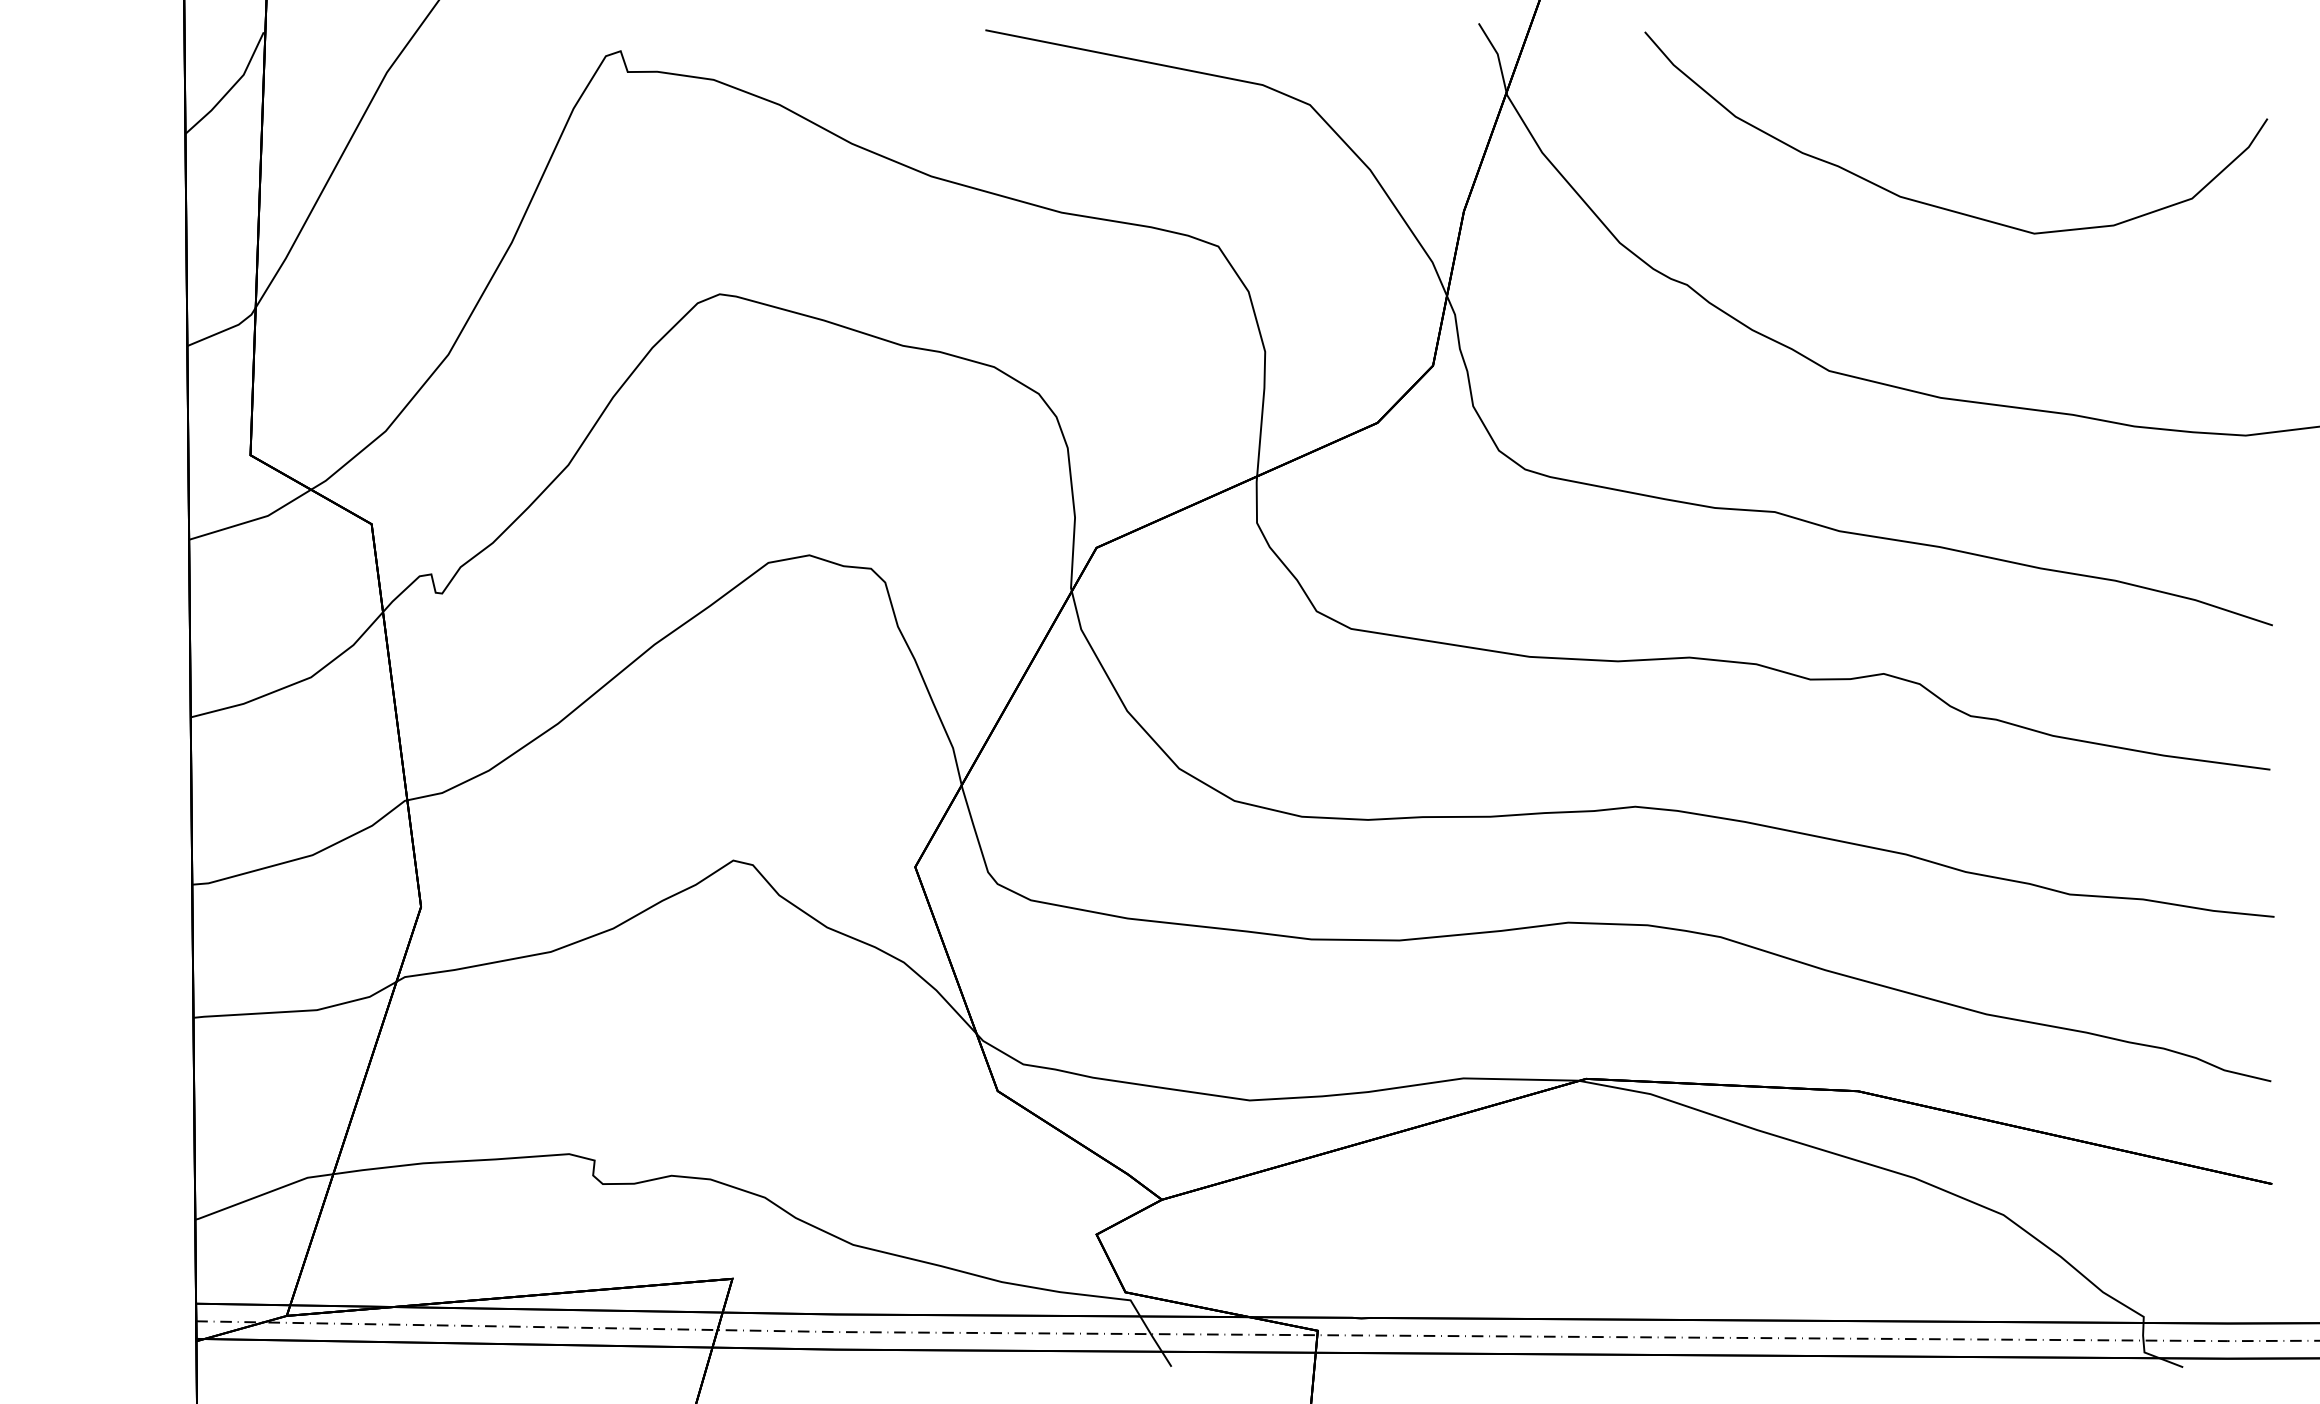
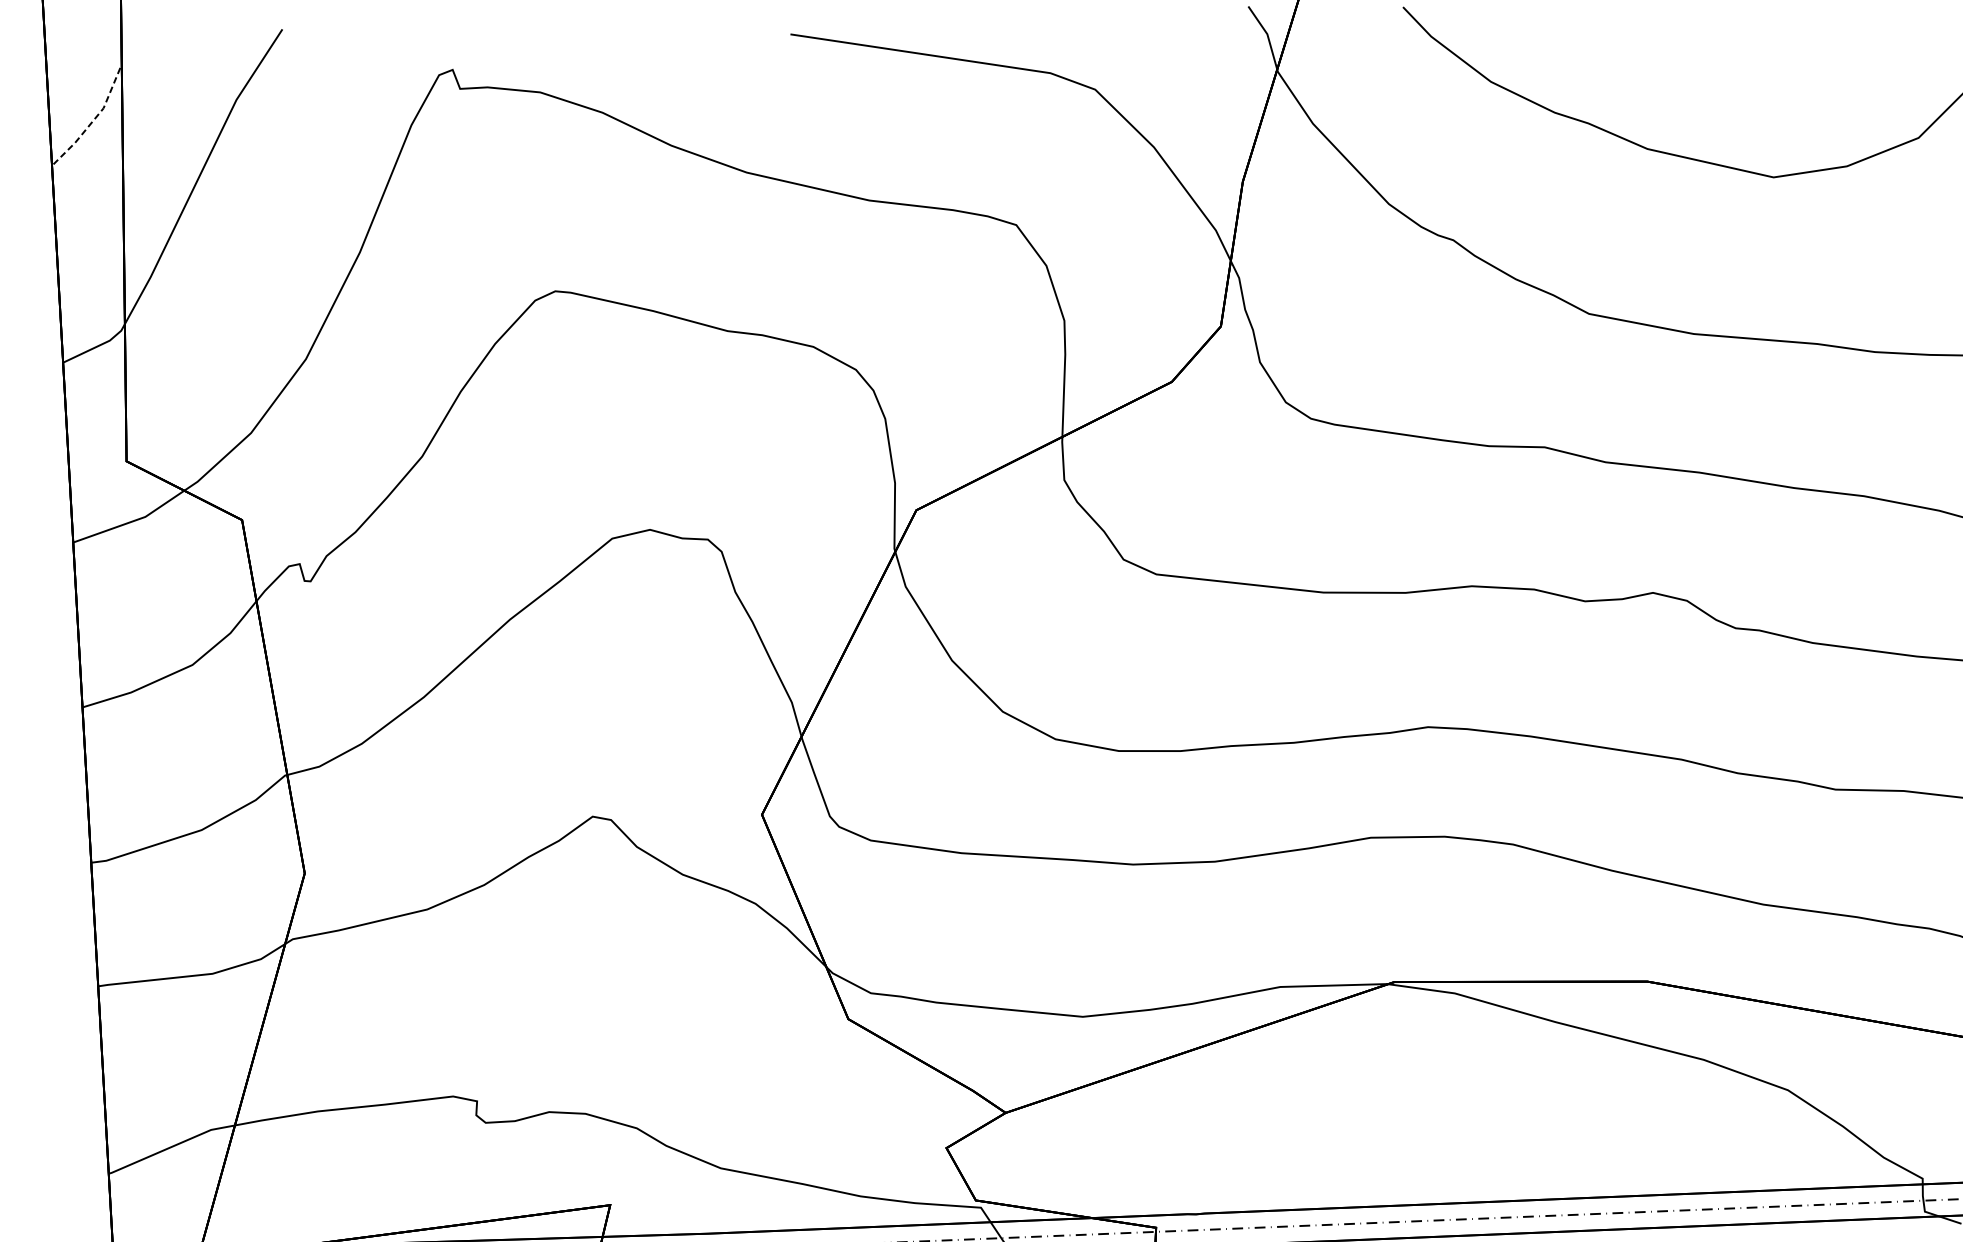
line: (231, 88) -> (92, 121), solid -> dashed

